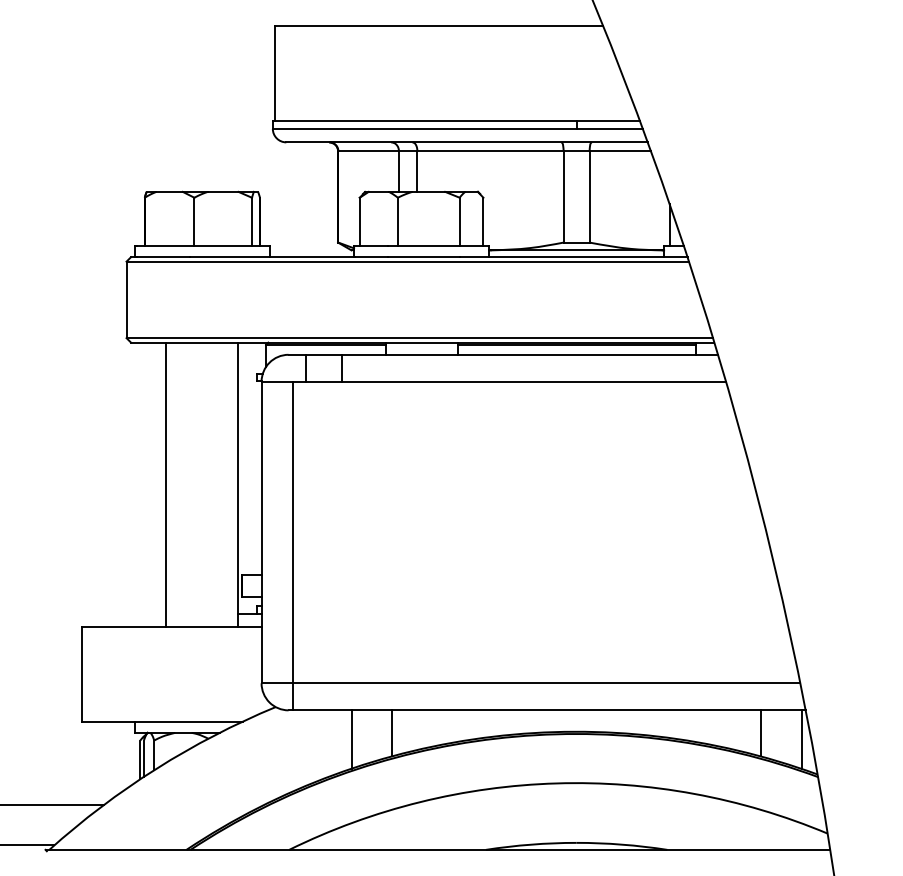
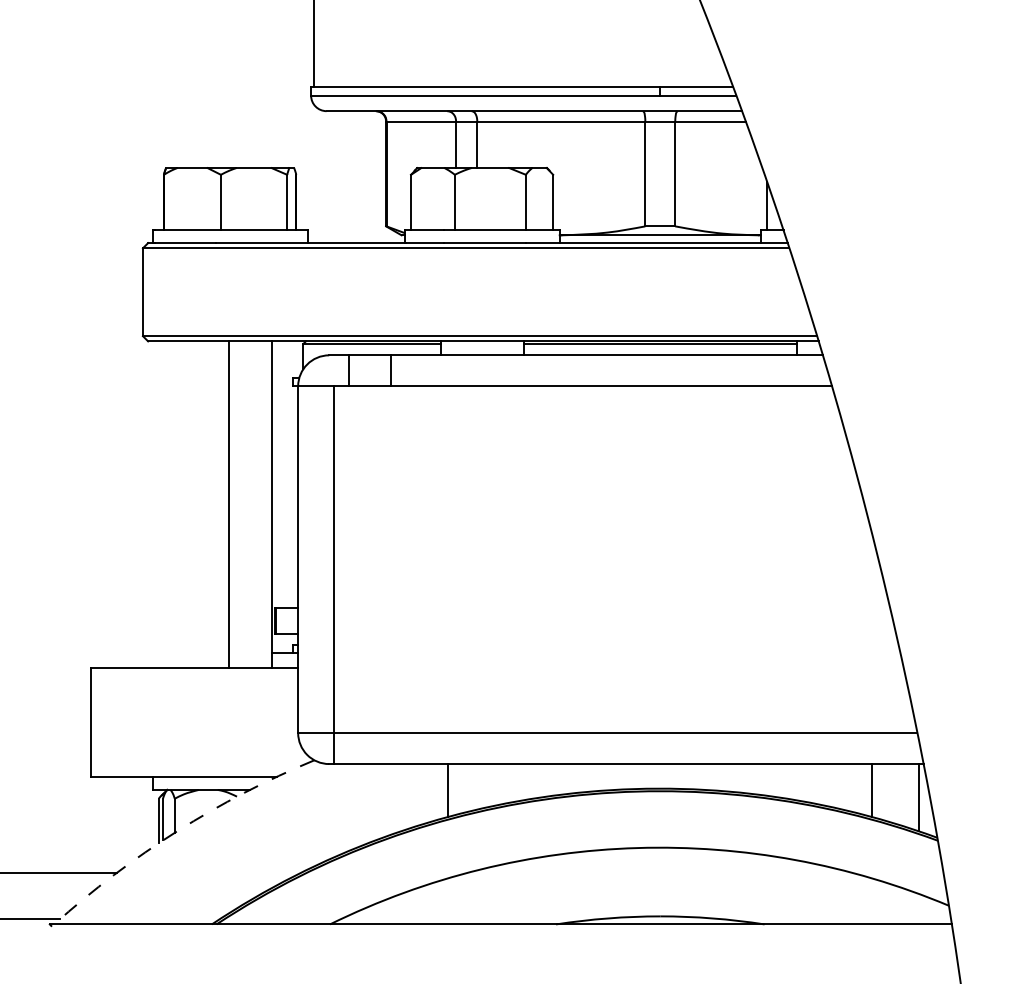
line: (166, 484) -> (229, 504), moved
line: (351, 739) -> (401, 797), removed
arc: (156, 768) -> (177, 830), solid -> dashed

